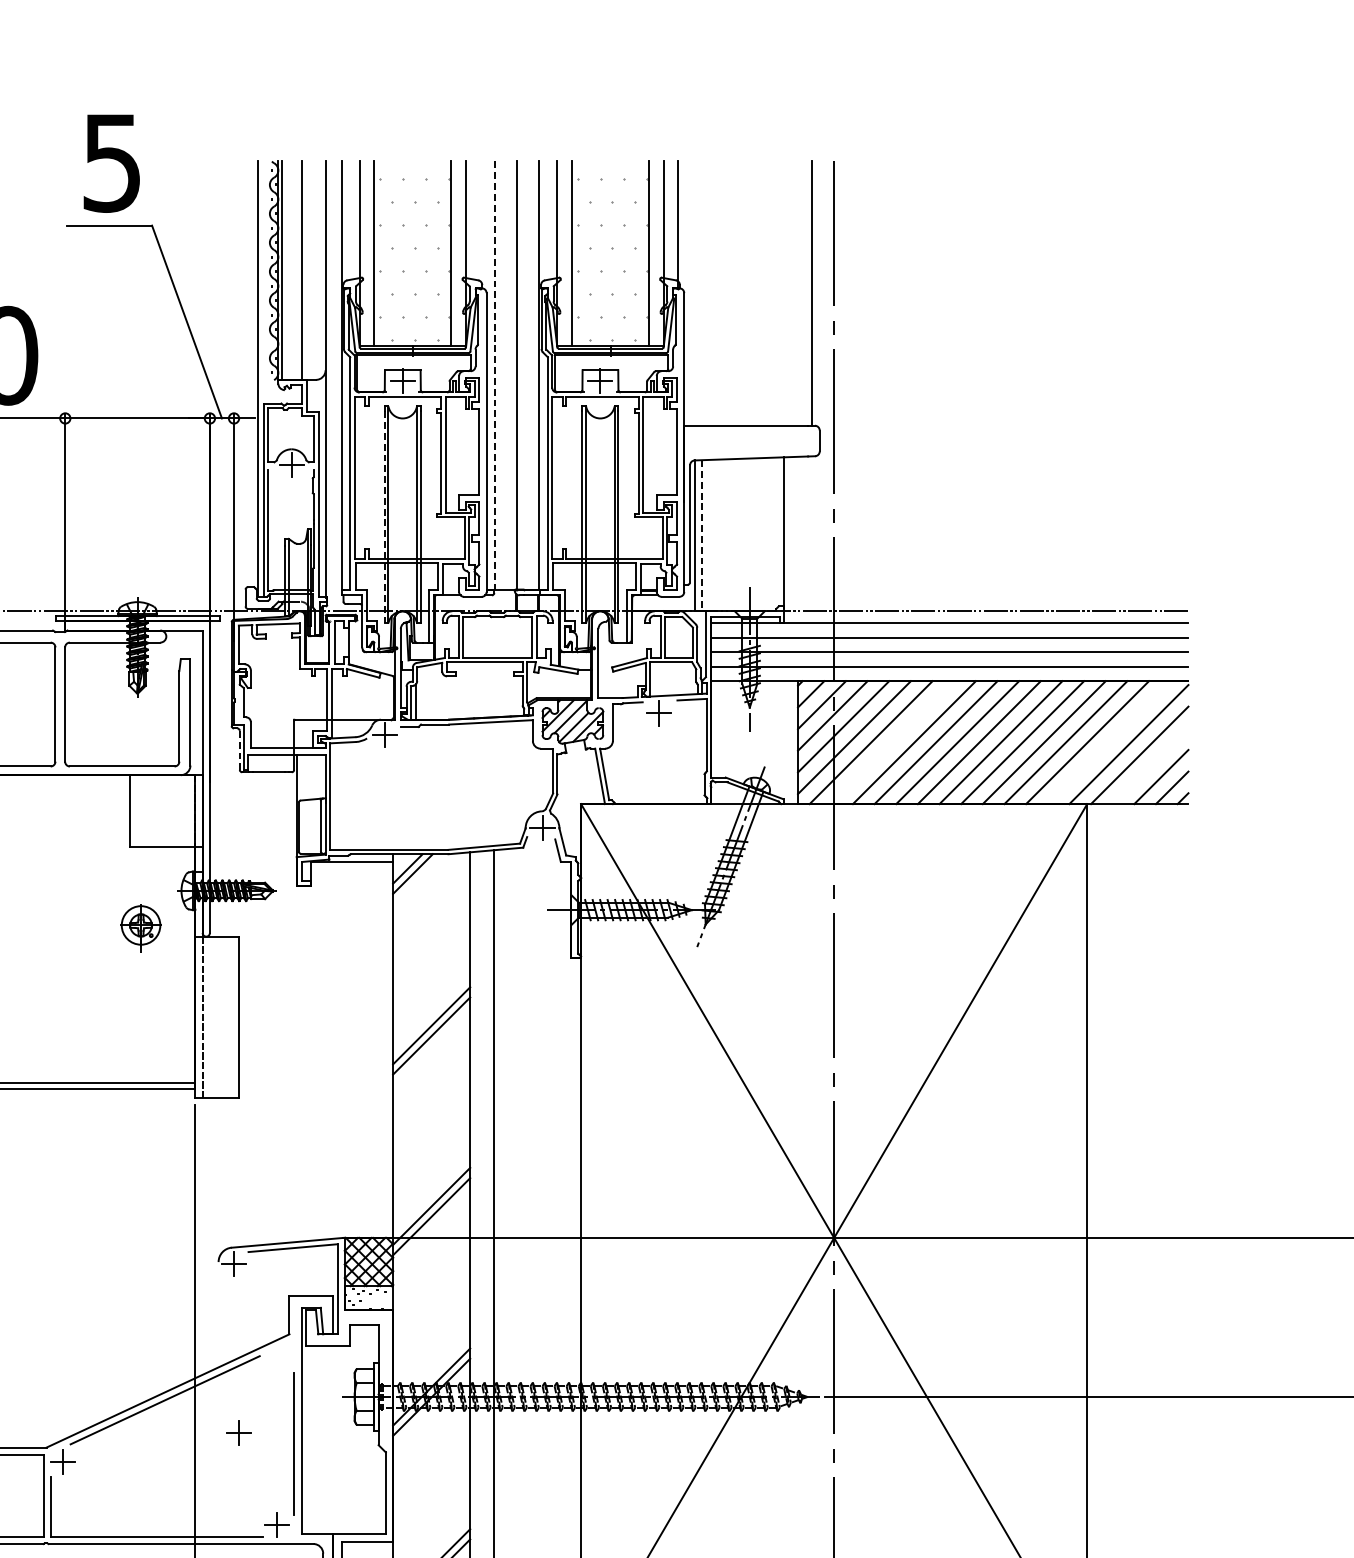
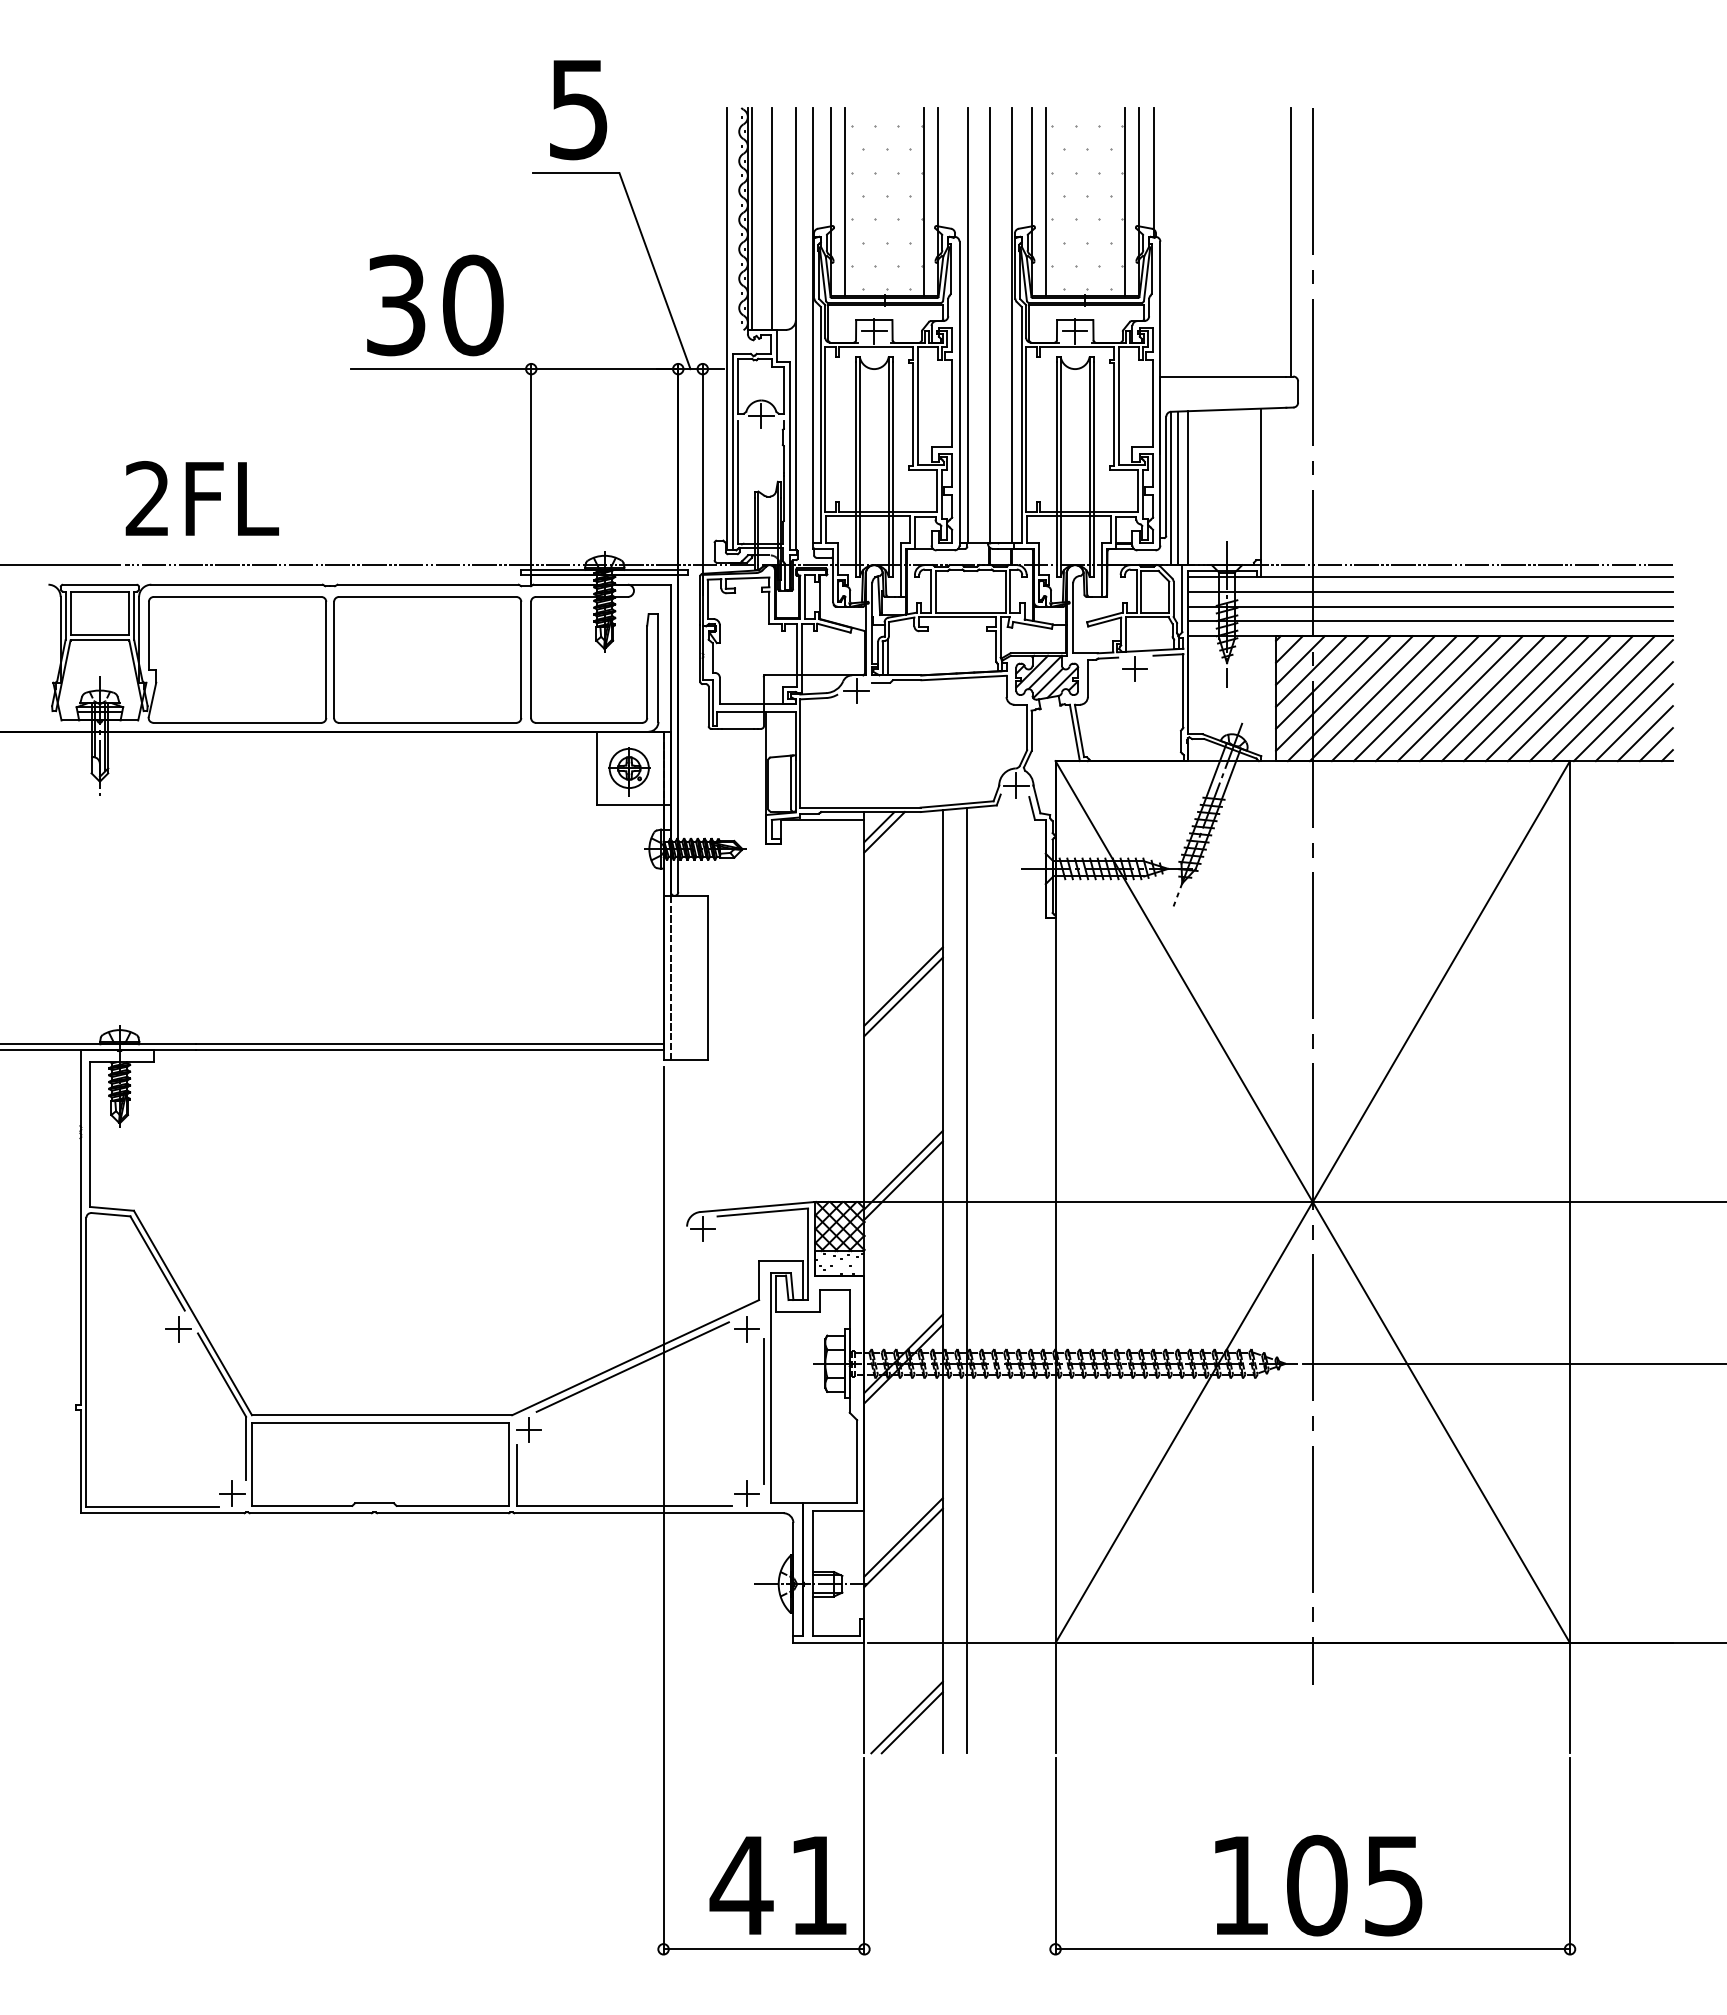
line: (495, 375) -> (968, 325), dashed -> solid
line: (384, 517) -> (855, 469), dashed -> solid
line: (702, 535) -> (1178, 488), dashed -> solid
line: (710, 535) -> (1187, 488), added
line: (891, 742) -> (1371, 698), added
line: (1108, 742) -> (1591, 698), added
line: (239, 750) -> (708, 706), dashed -> solid
line: (1149, 766) -> (1633, 722), added
part: (141, 928) -> (629, 771), moved
part: (238, 1433) -> (746, 1329), moved

